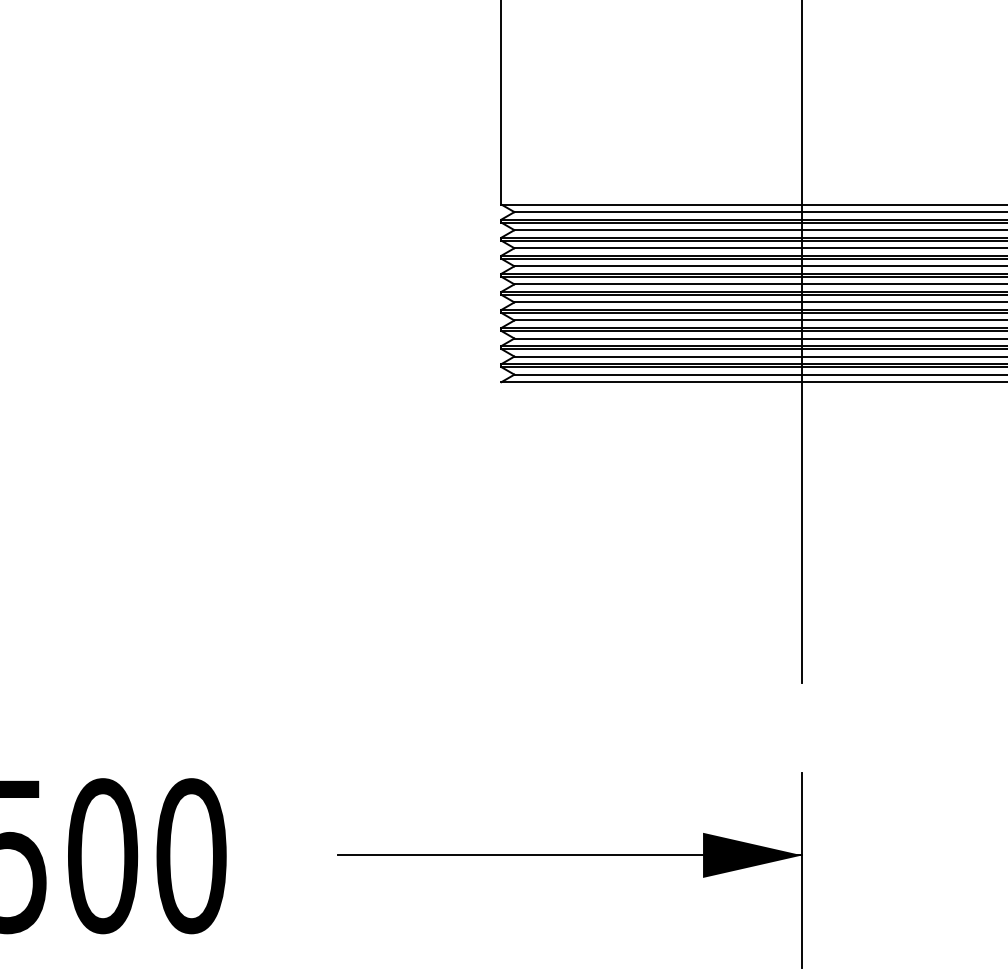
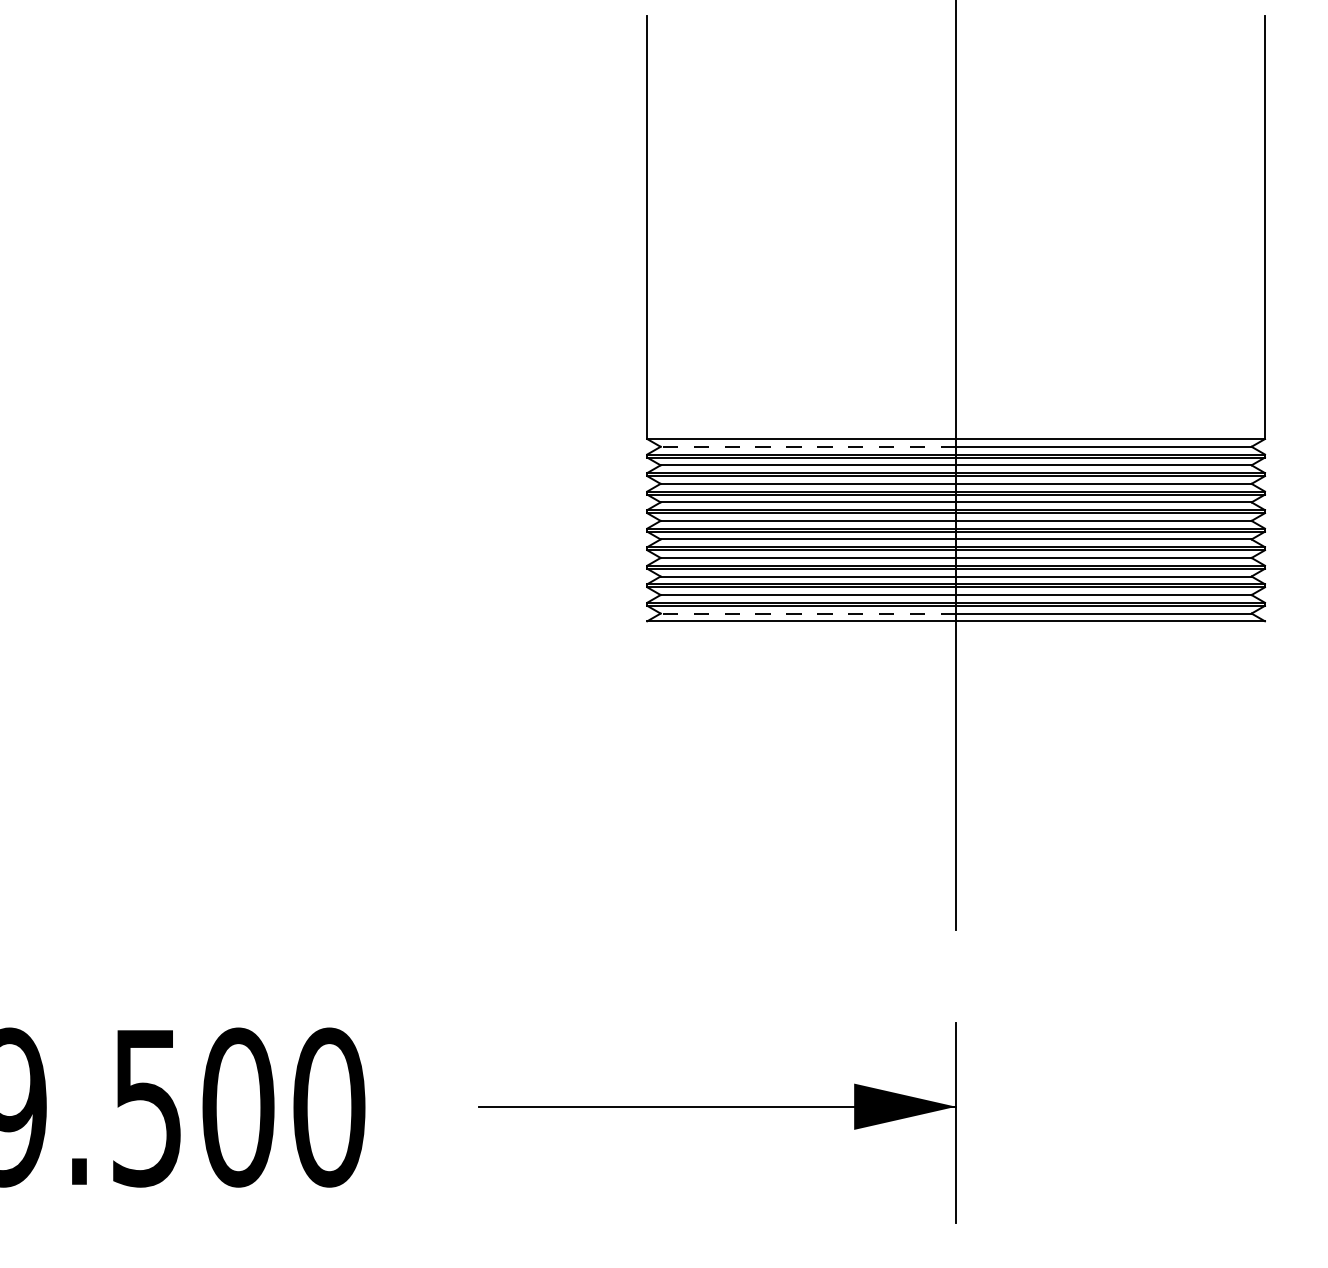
line: (658, 211) -> (808, 446), solid -> dashed
line: (658, 374) -> (808, 613), solid -> dashed

